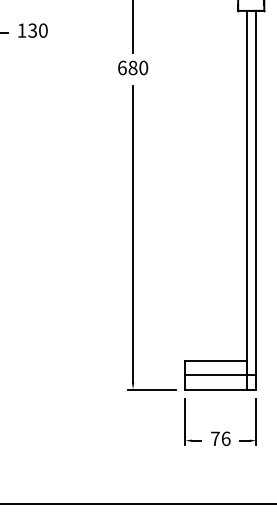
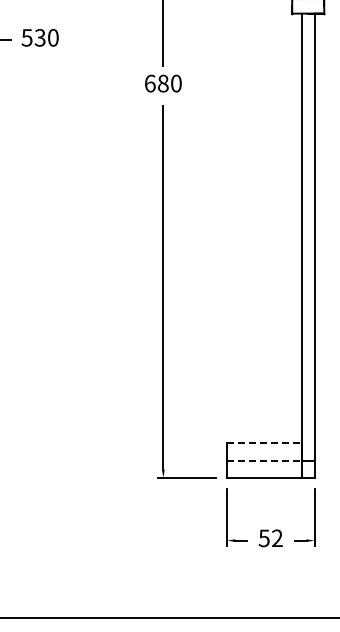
text: (21, 30) -> (26, 37), 130 -> 530
line: (215, 361) -> (264, 443), solid -> dashed
line: (215, 375) -> (264, 460), solid -> dashed
text: (220, 438) -> (270, 538), 76 -> 52

